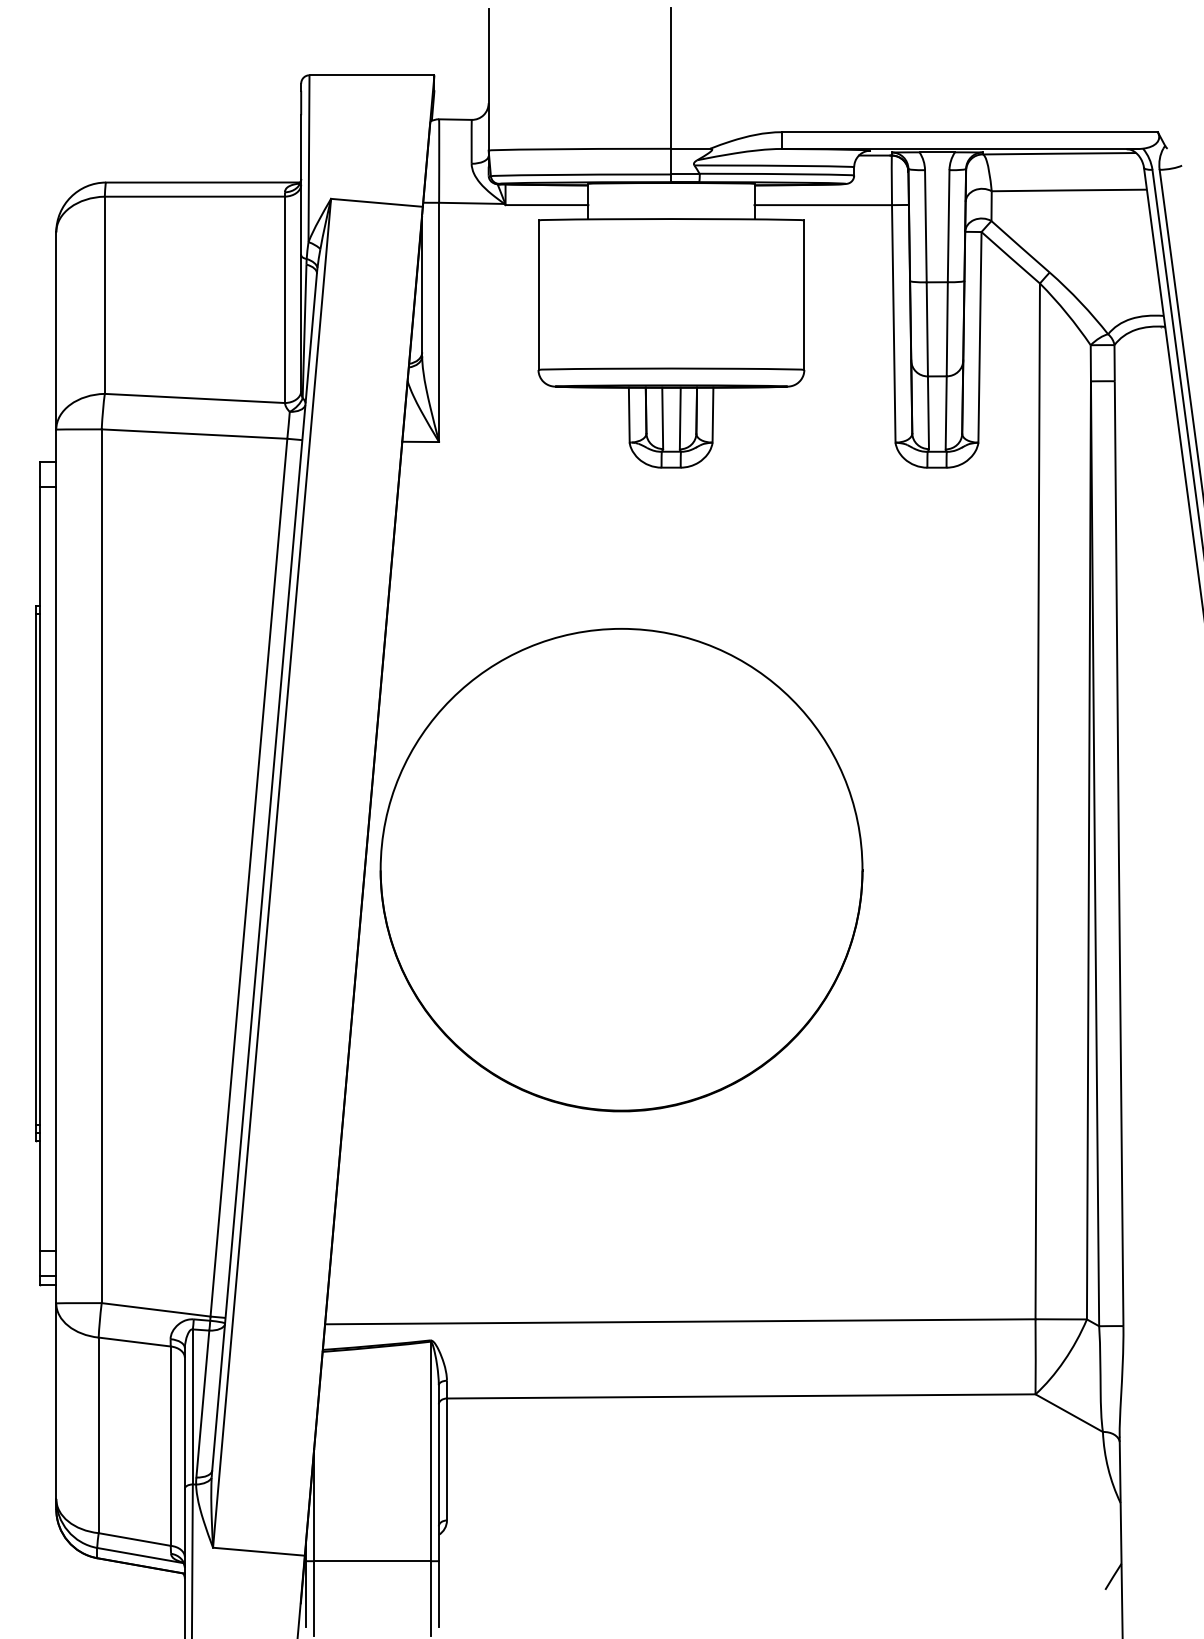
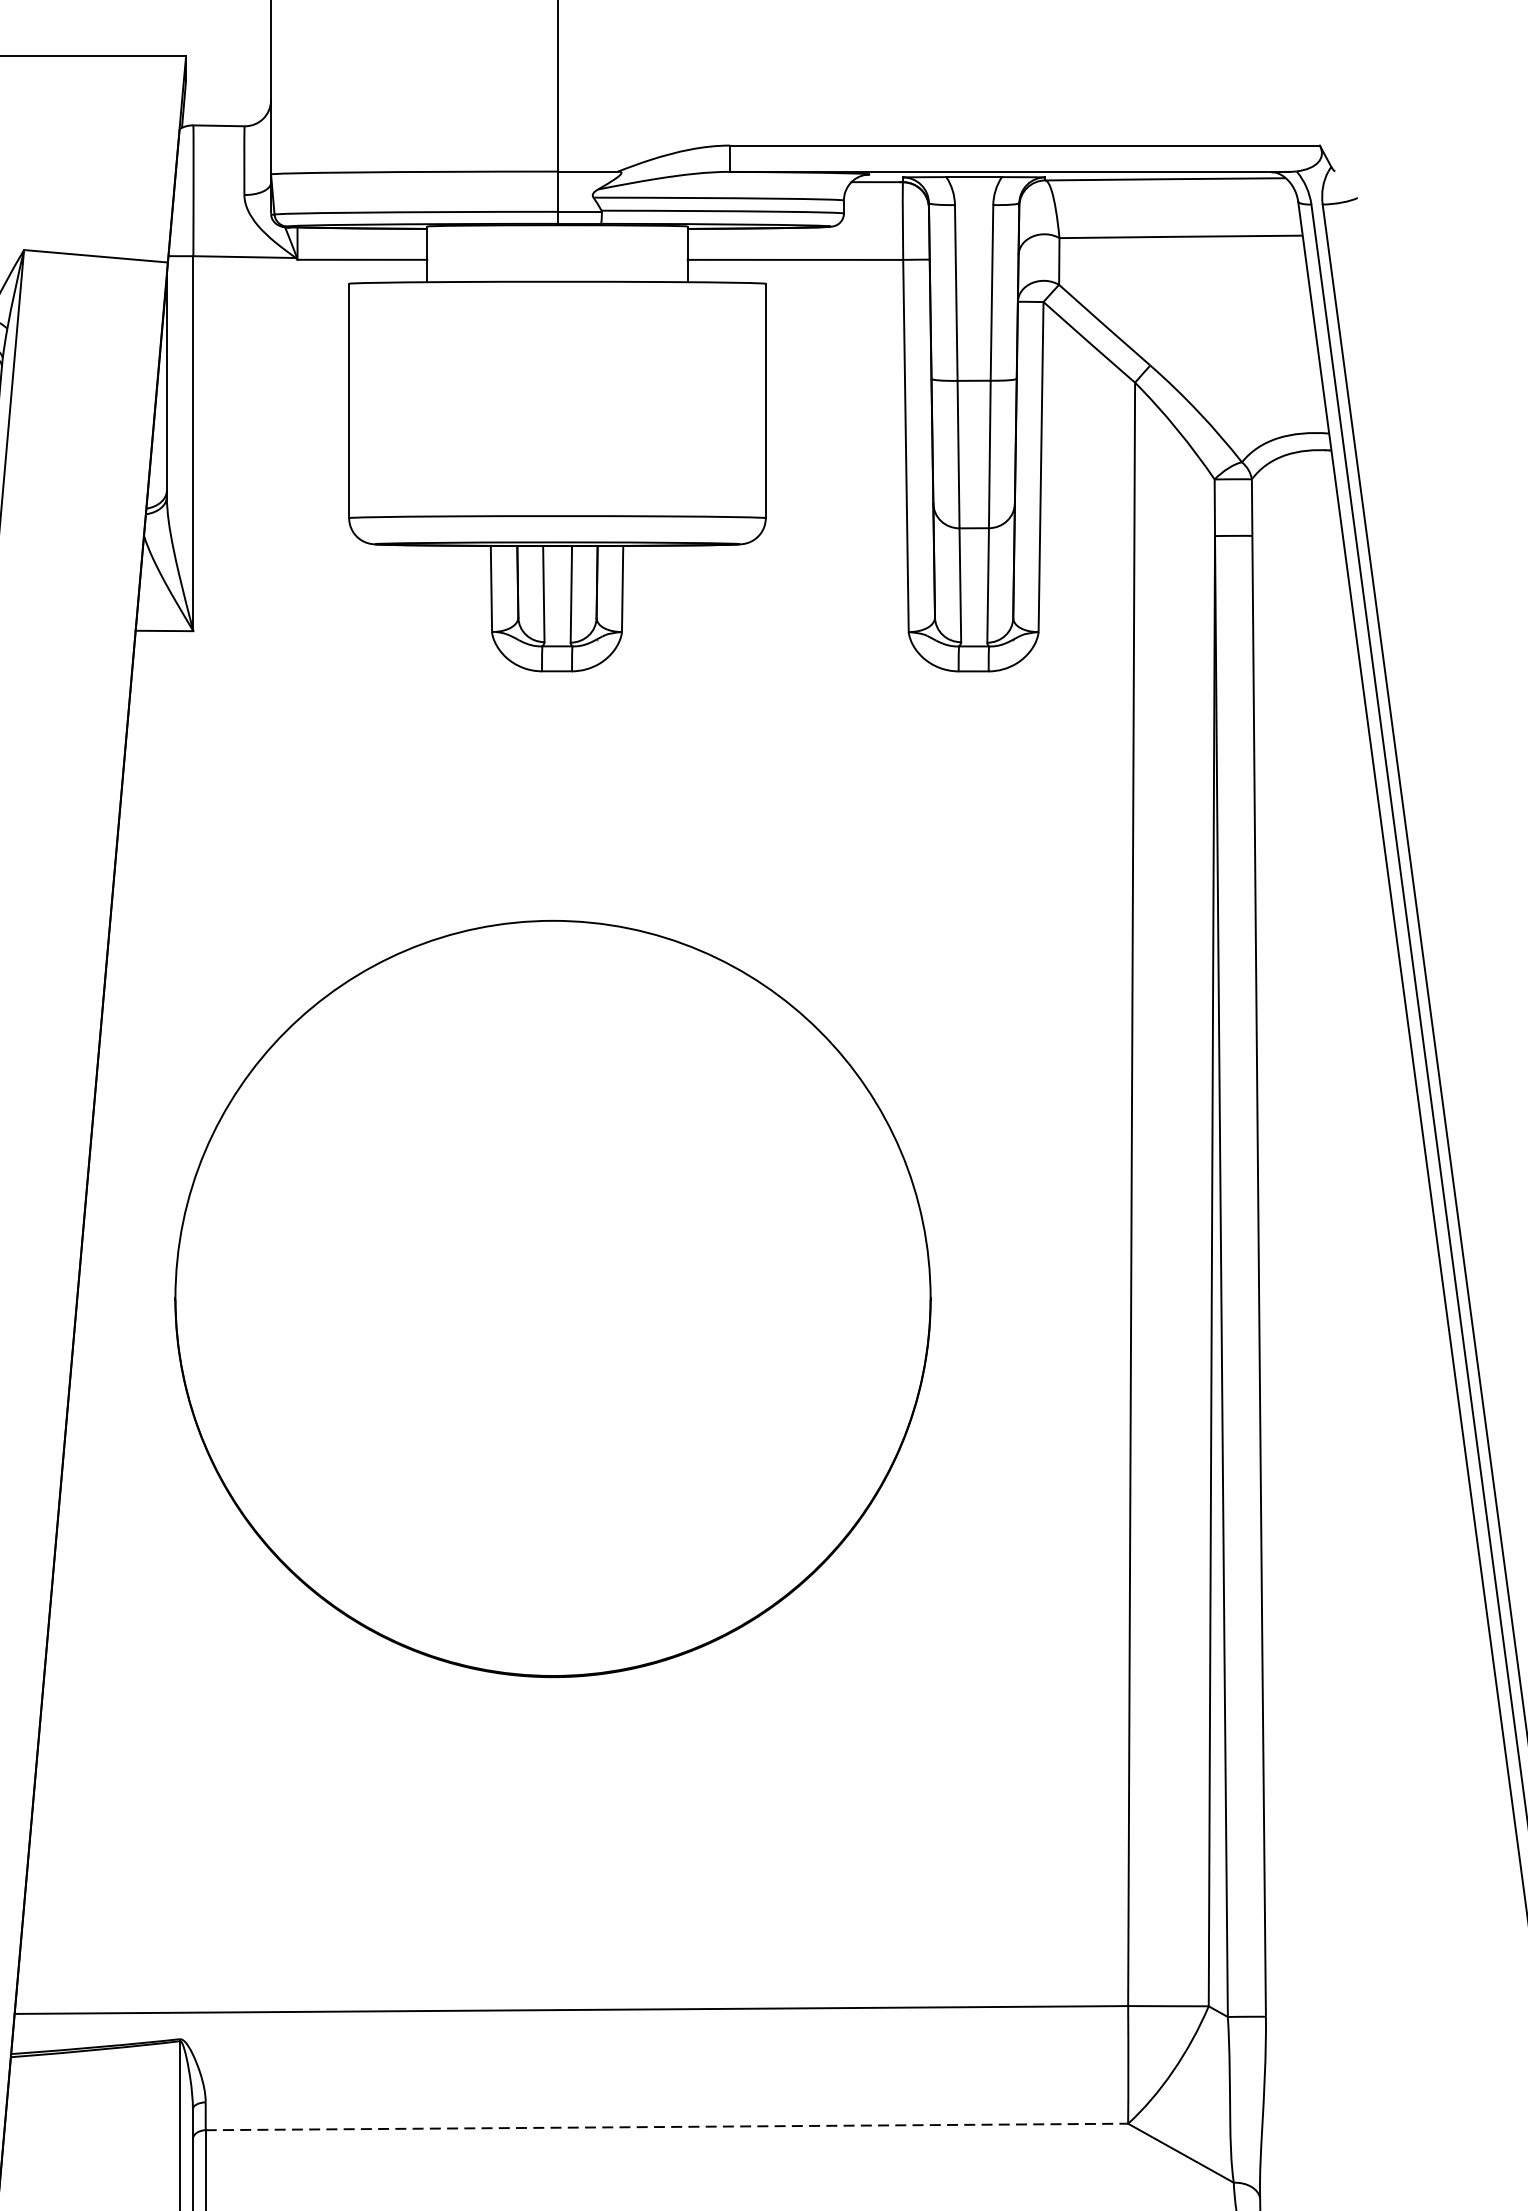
part: (621, 870) -> (552, 1299), moved
line: (741, 1396) -> (667, 2127), solid -> dashed

